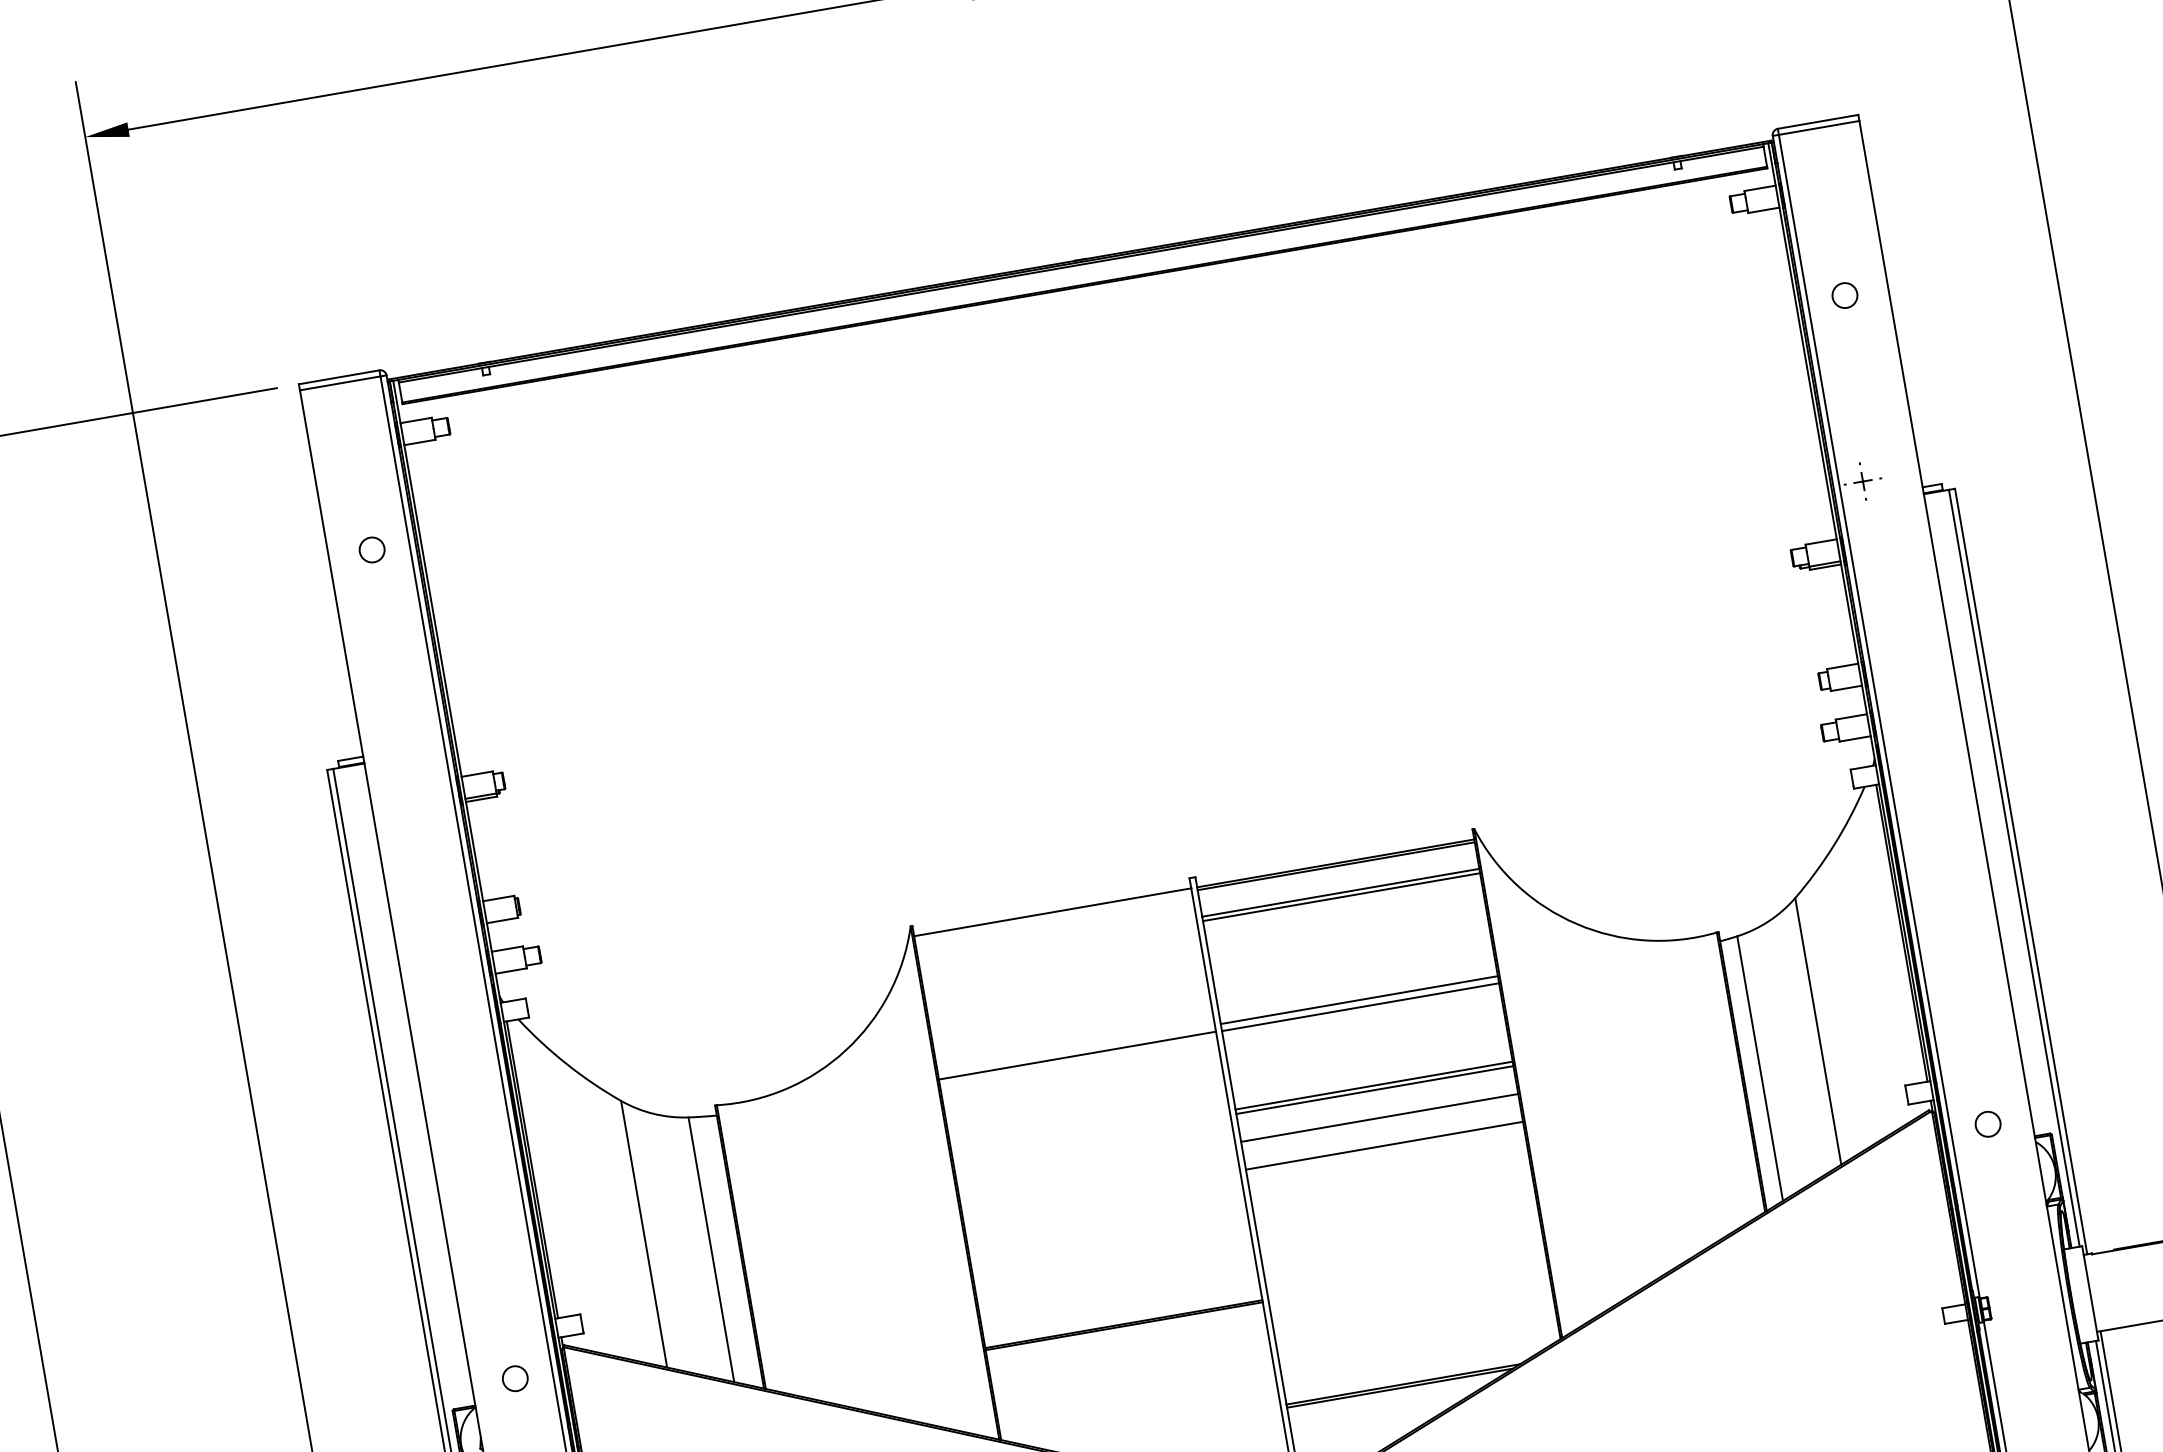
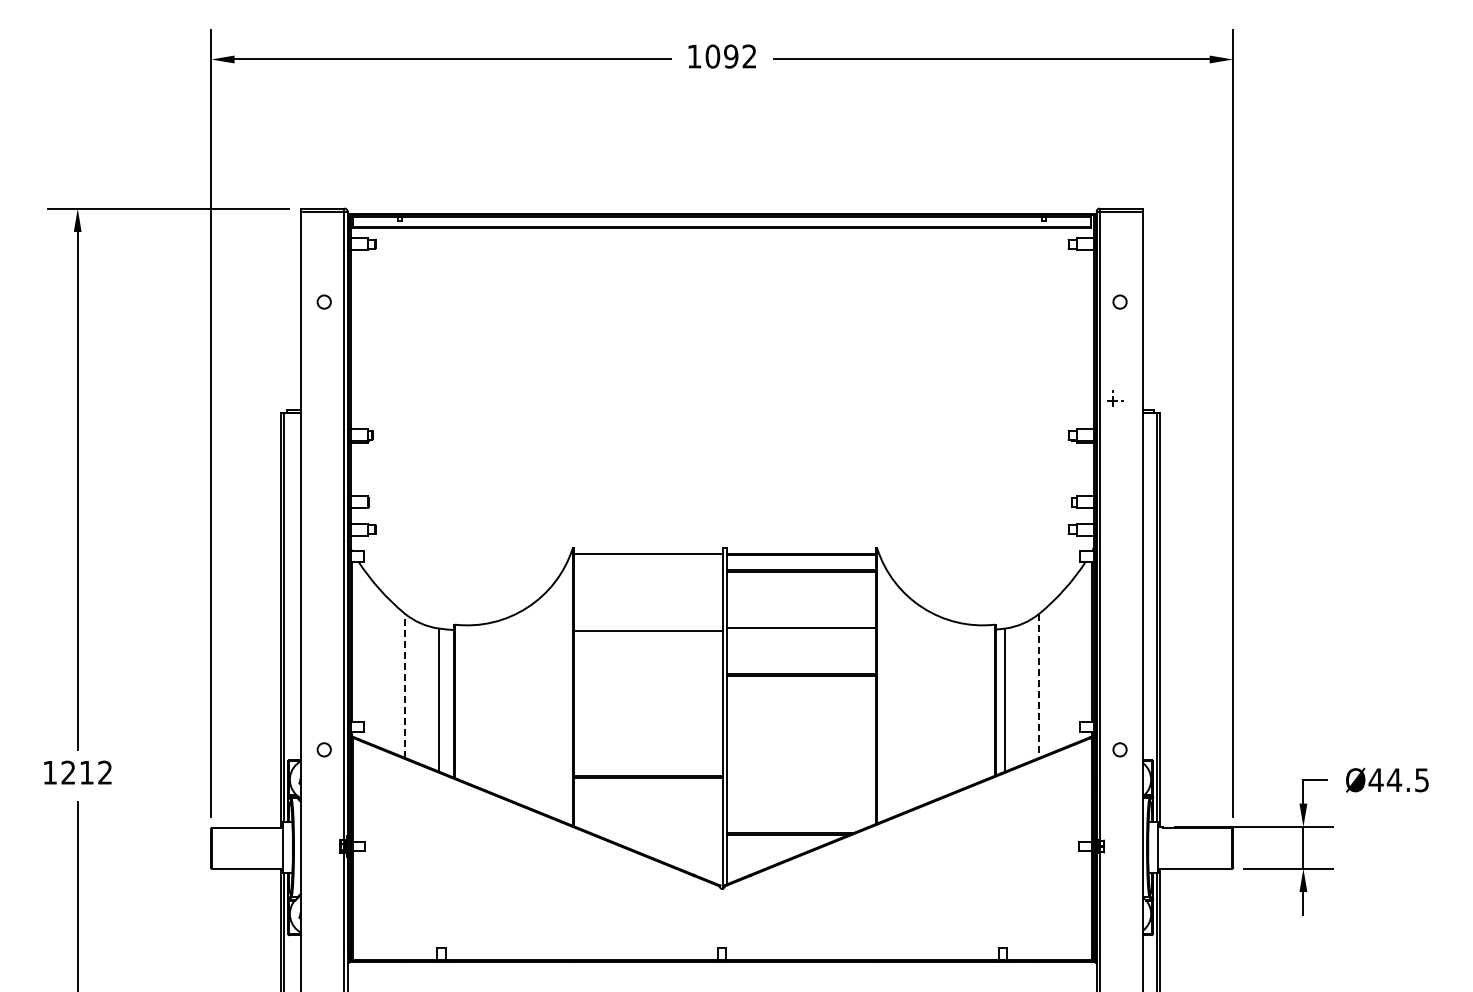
line: (1360, 1007) -> (801, 631), removed
line: (1818, 1032) -> (1039, 686), solid -> dashed
line: (1379, 1118) -> (801, 691), removed
line: (1384, 1145) -> (801, 706), removed
line: (643, 1233) -> (404, 685), solid -> dashed

